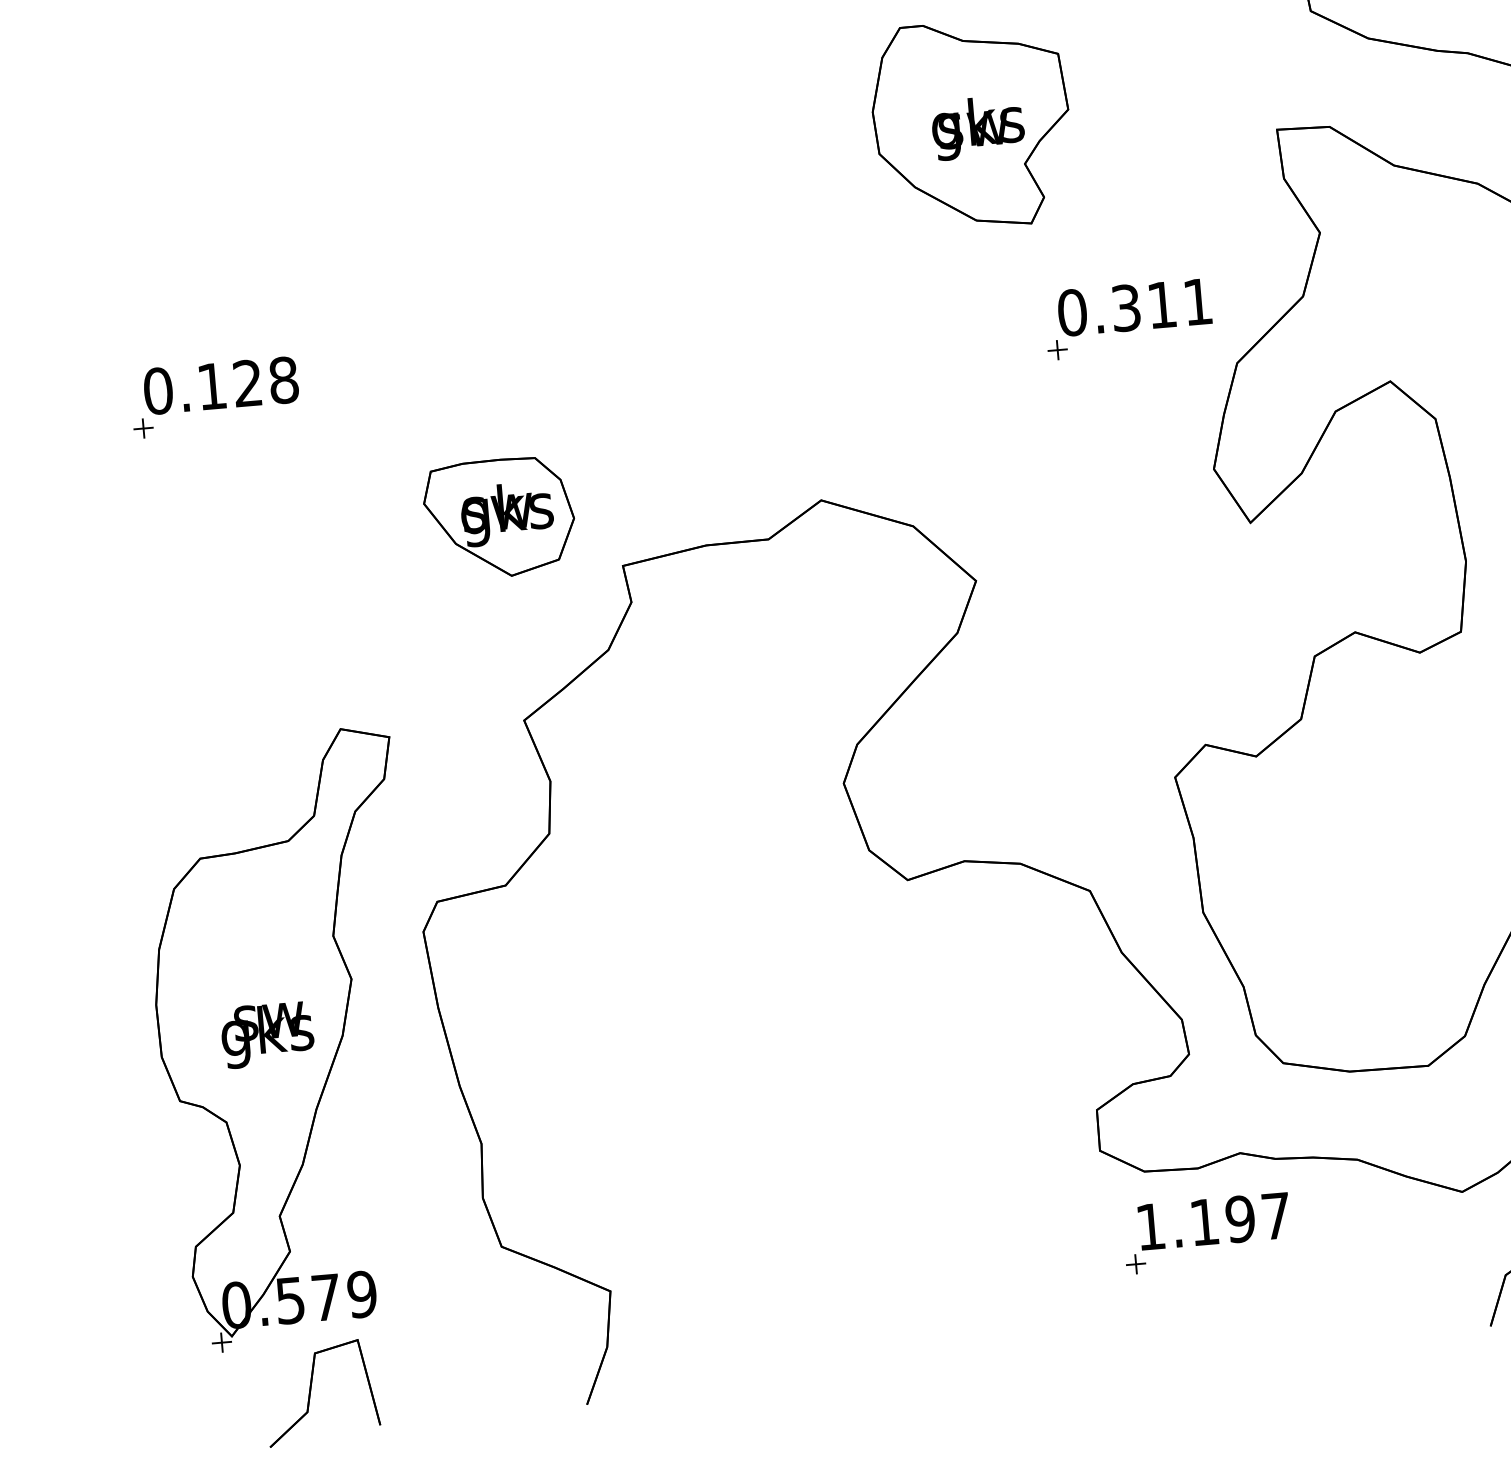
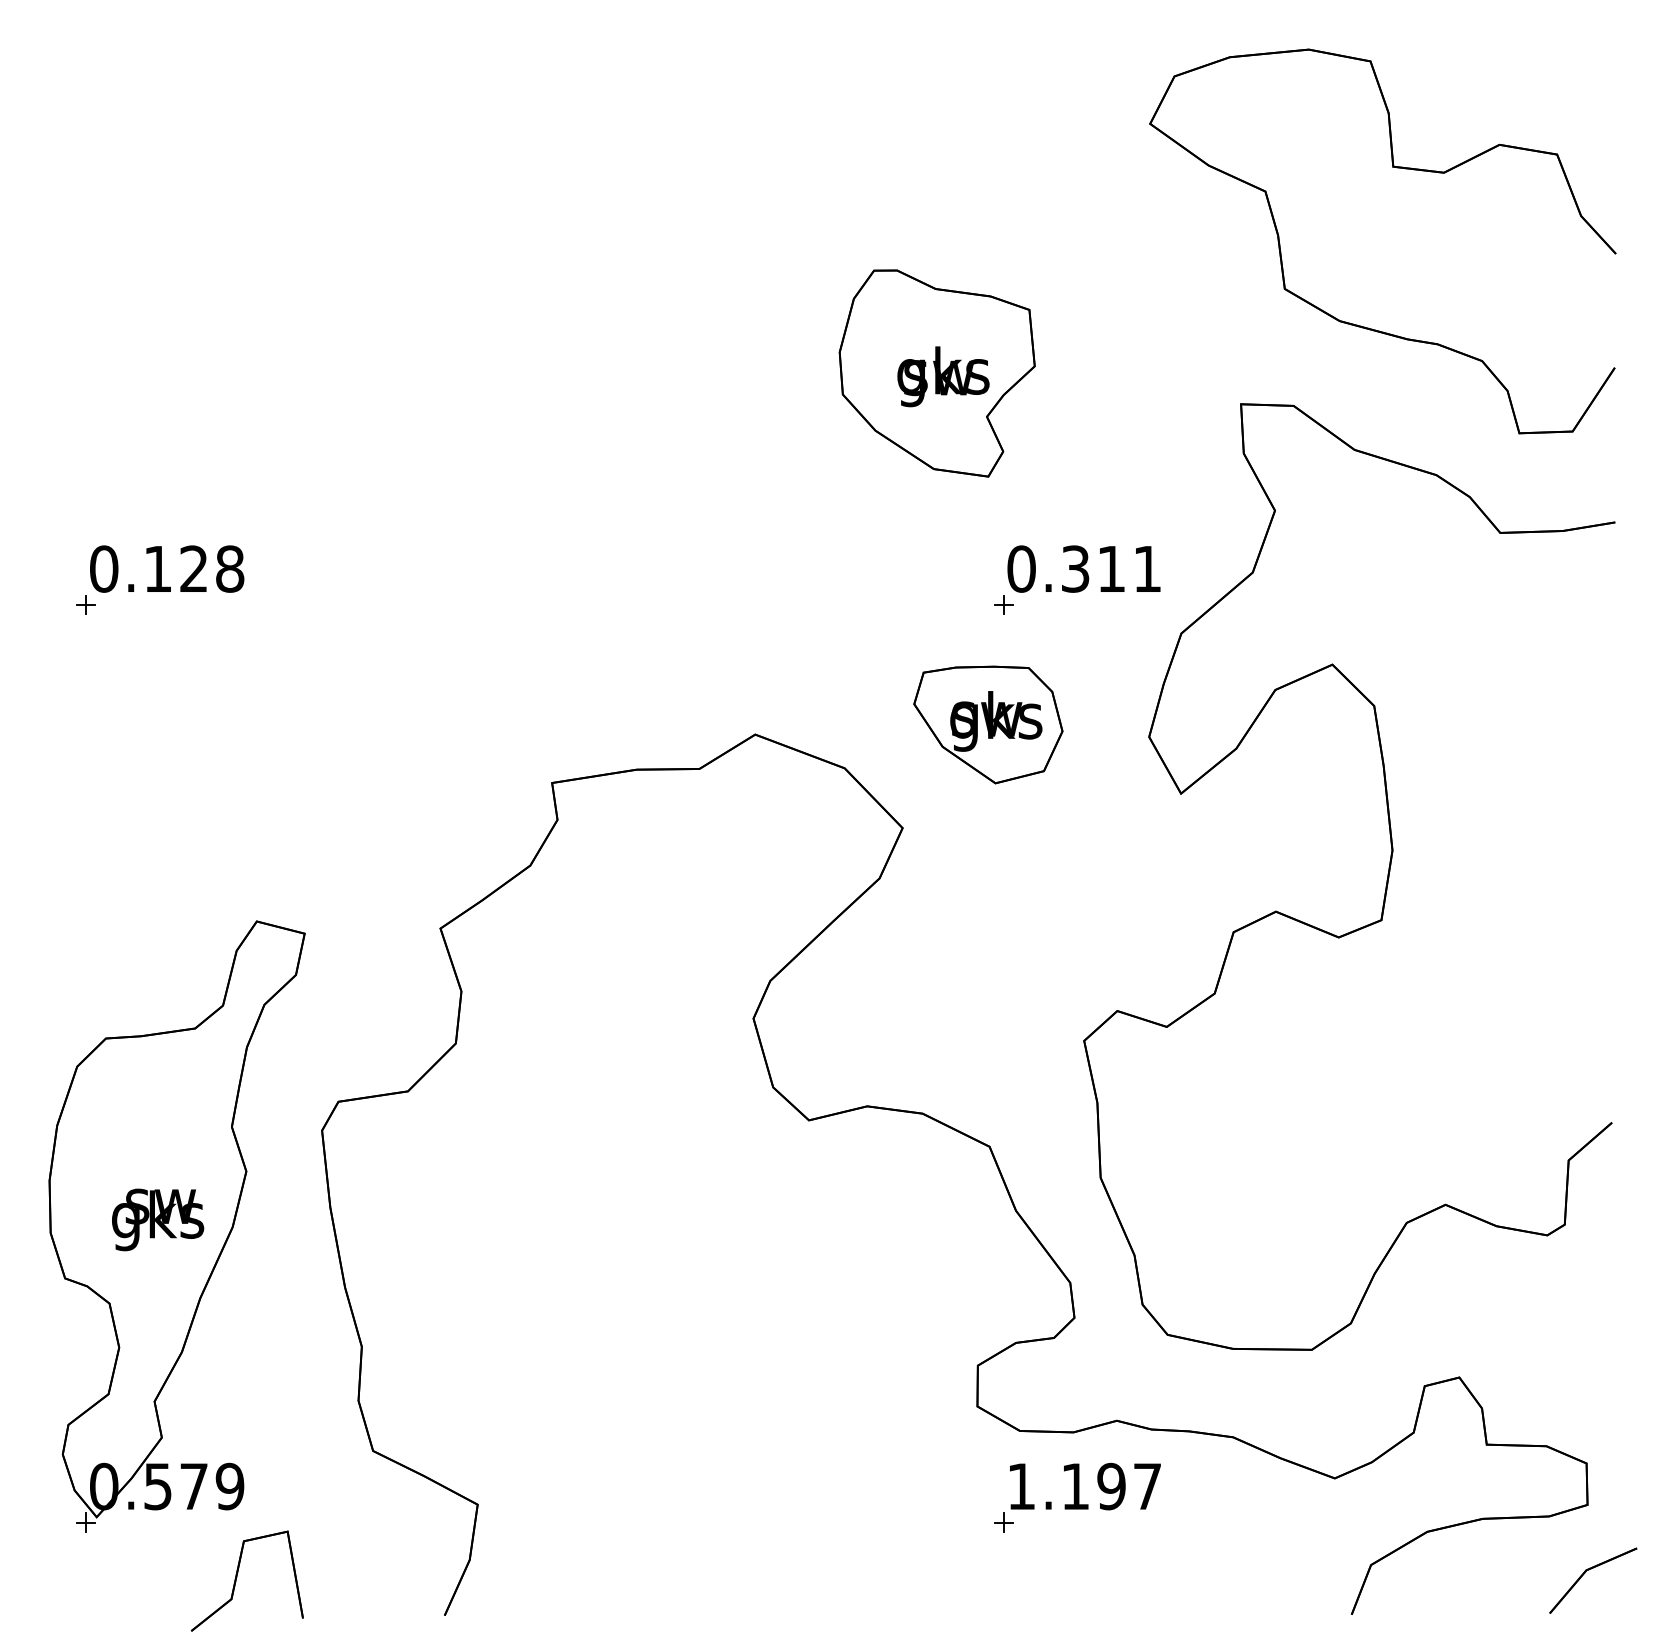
part: (499, 517) -> (988, 724), moved
part: (311, 1390) -> (237, 1577), moved

